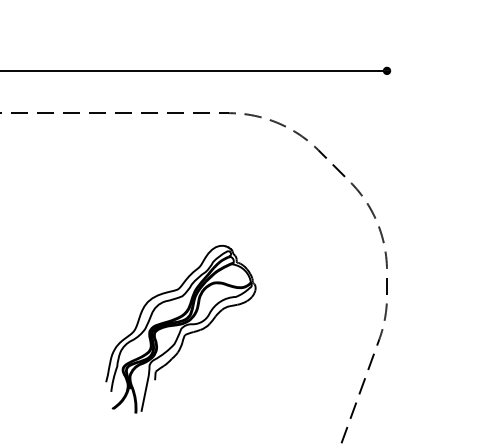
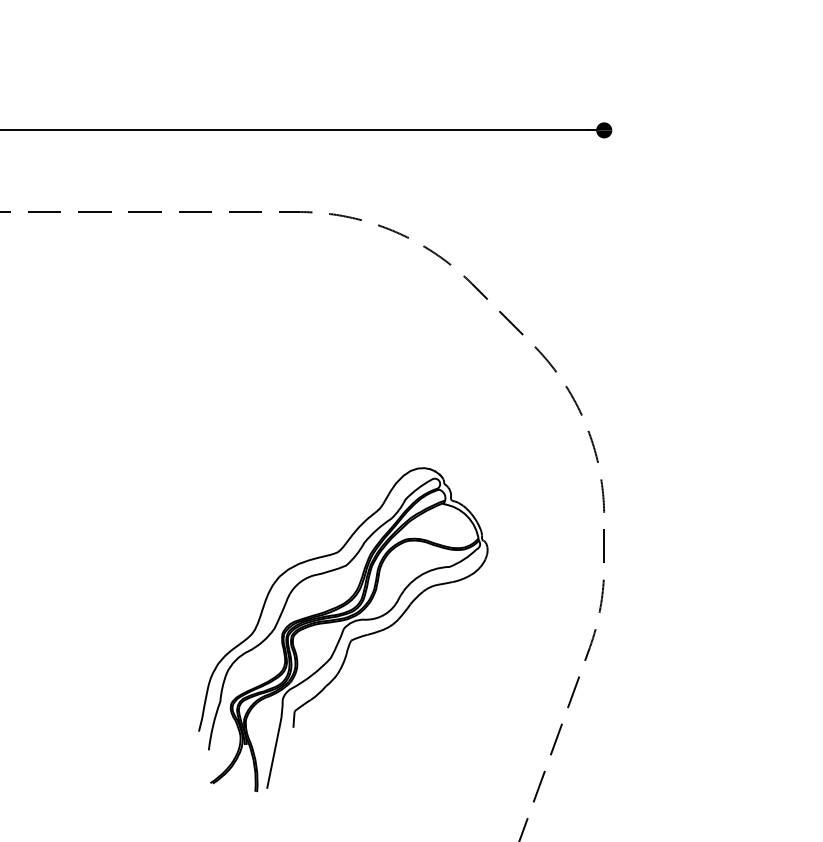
part: (180, 328) -> (342, 627), moved

